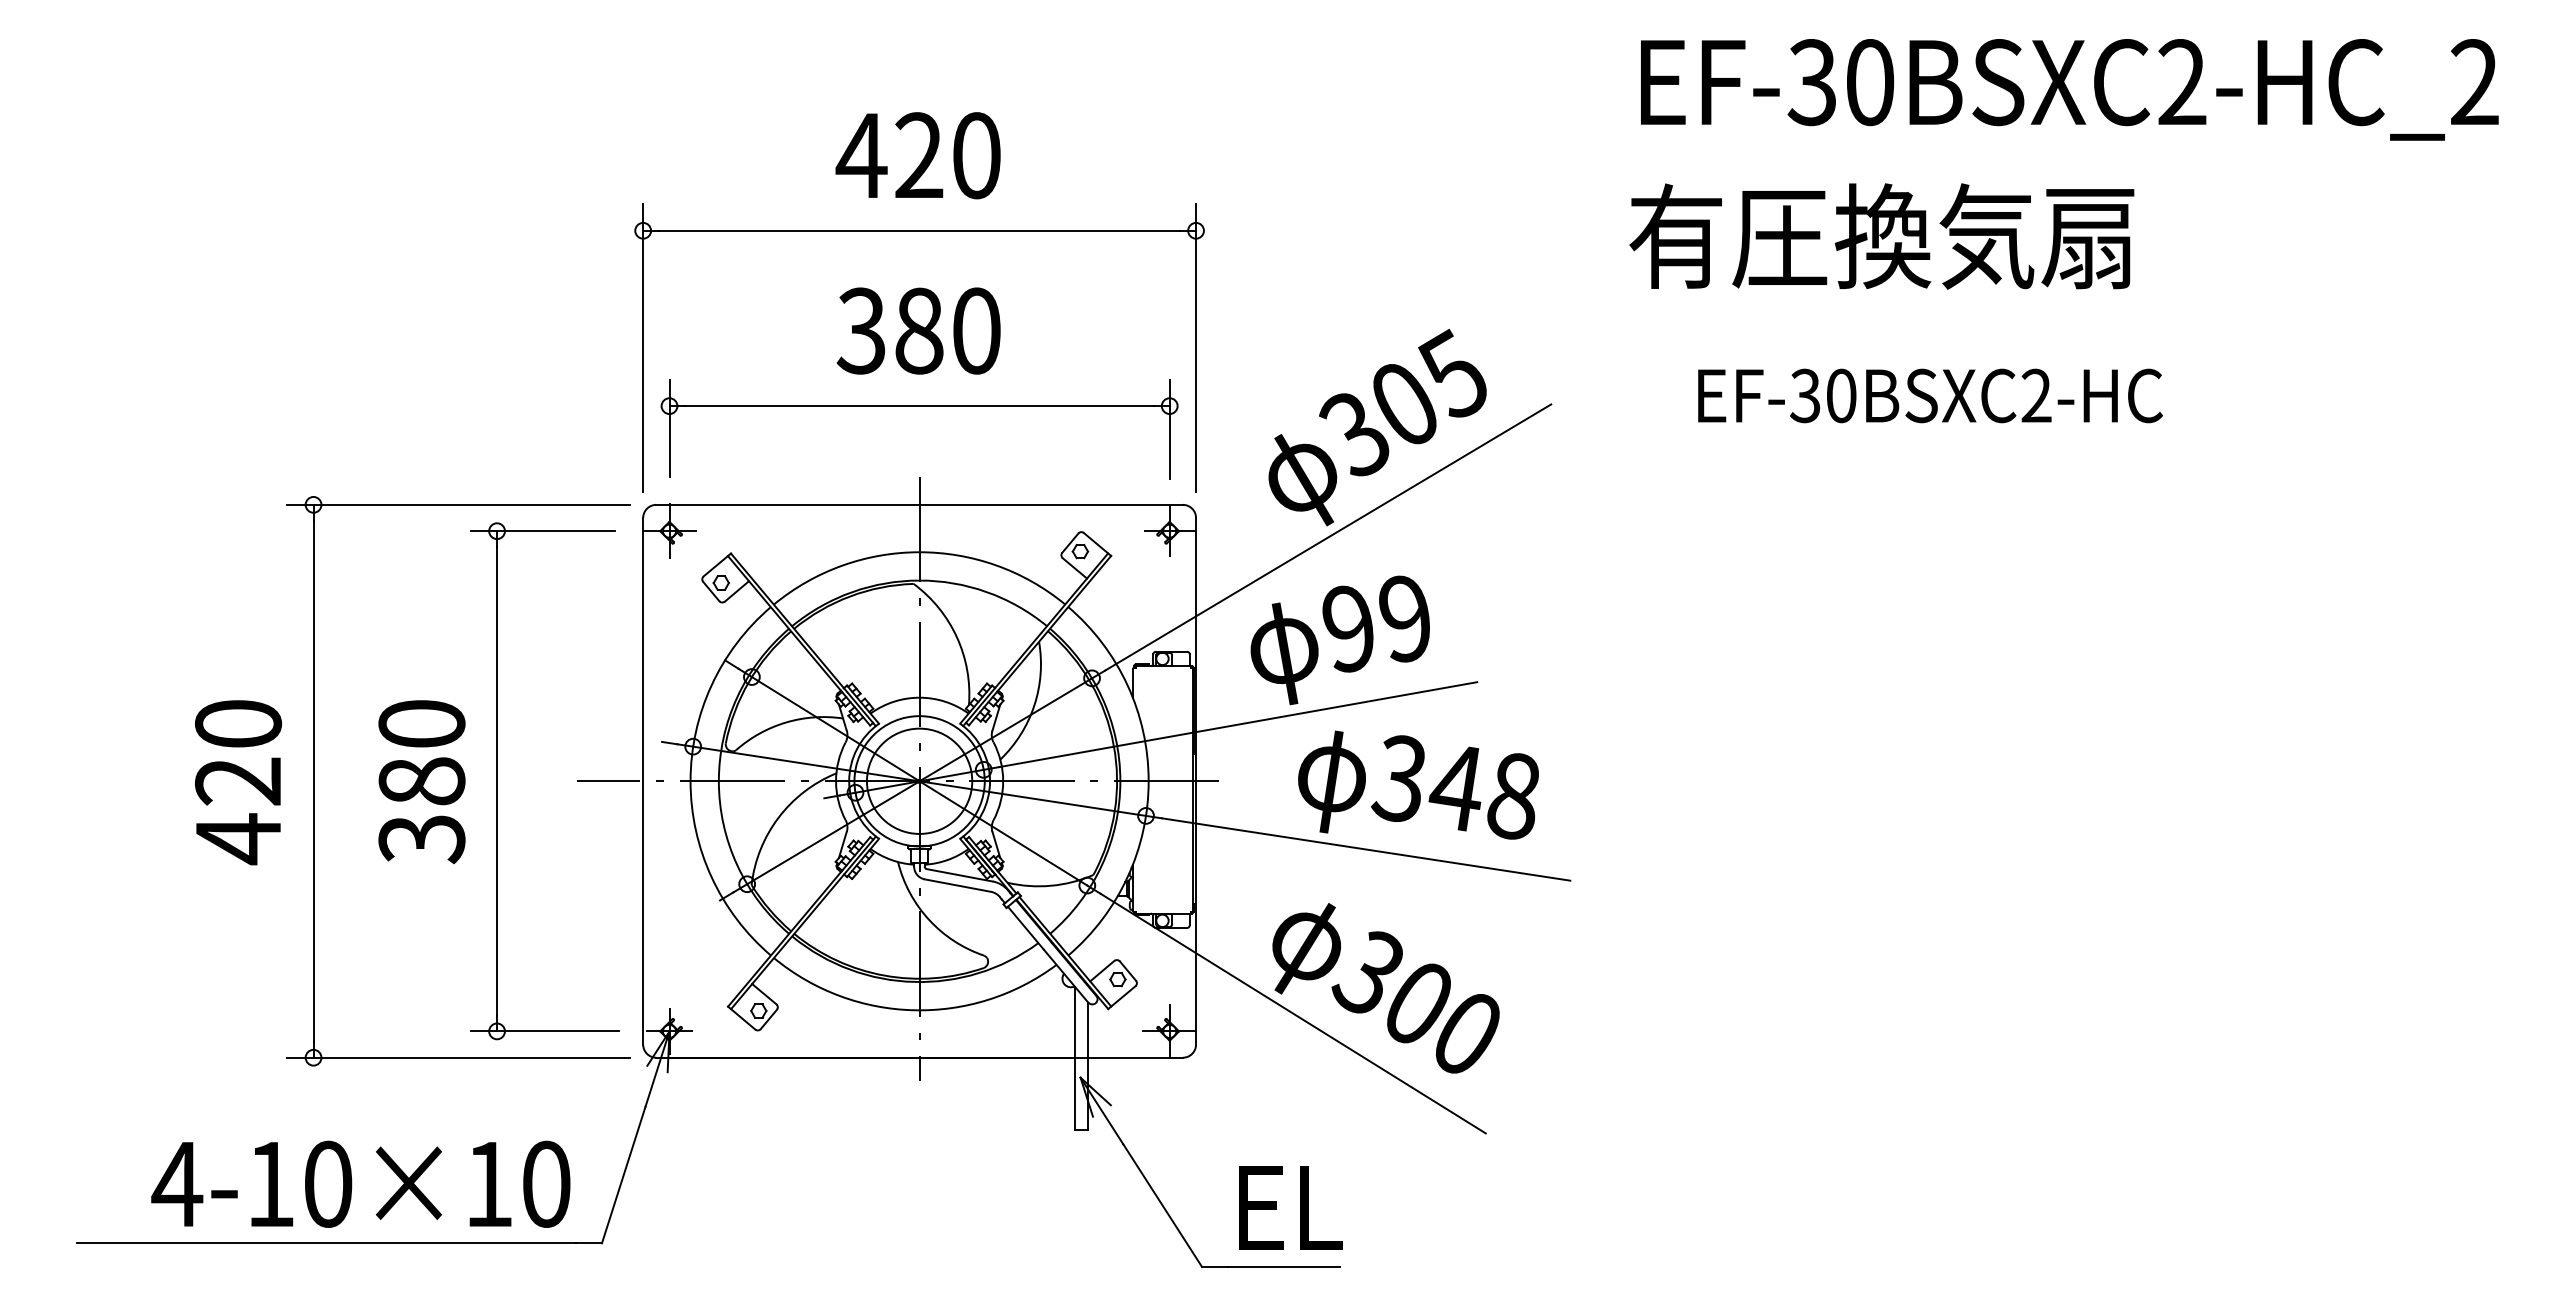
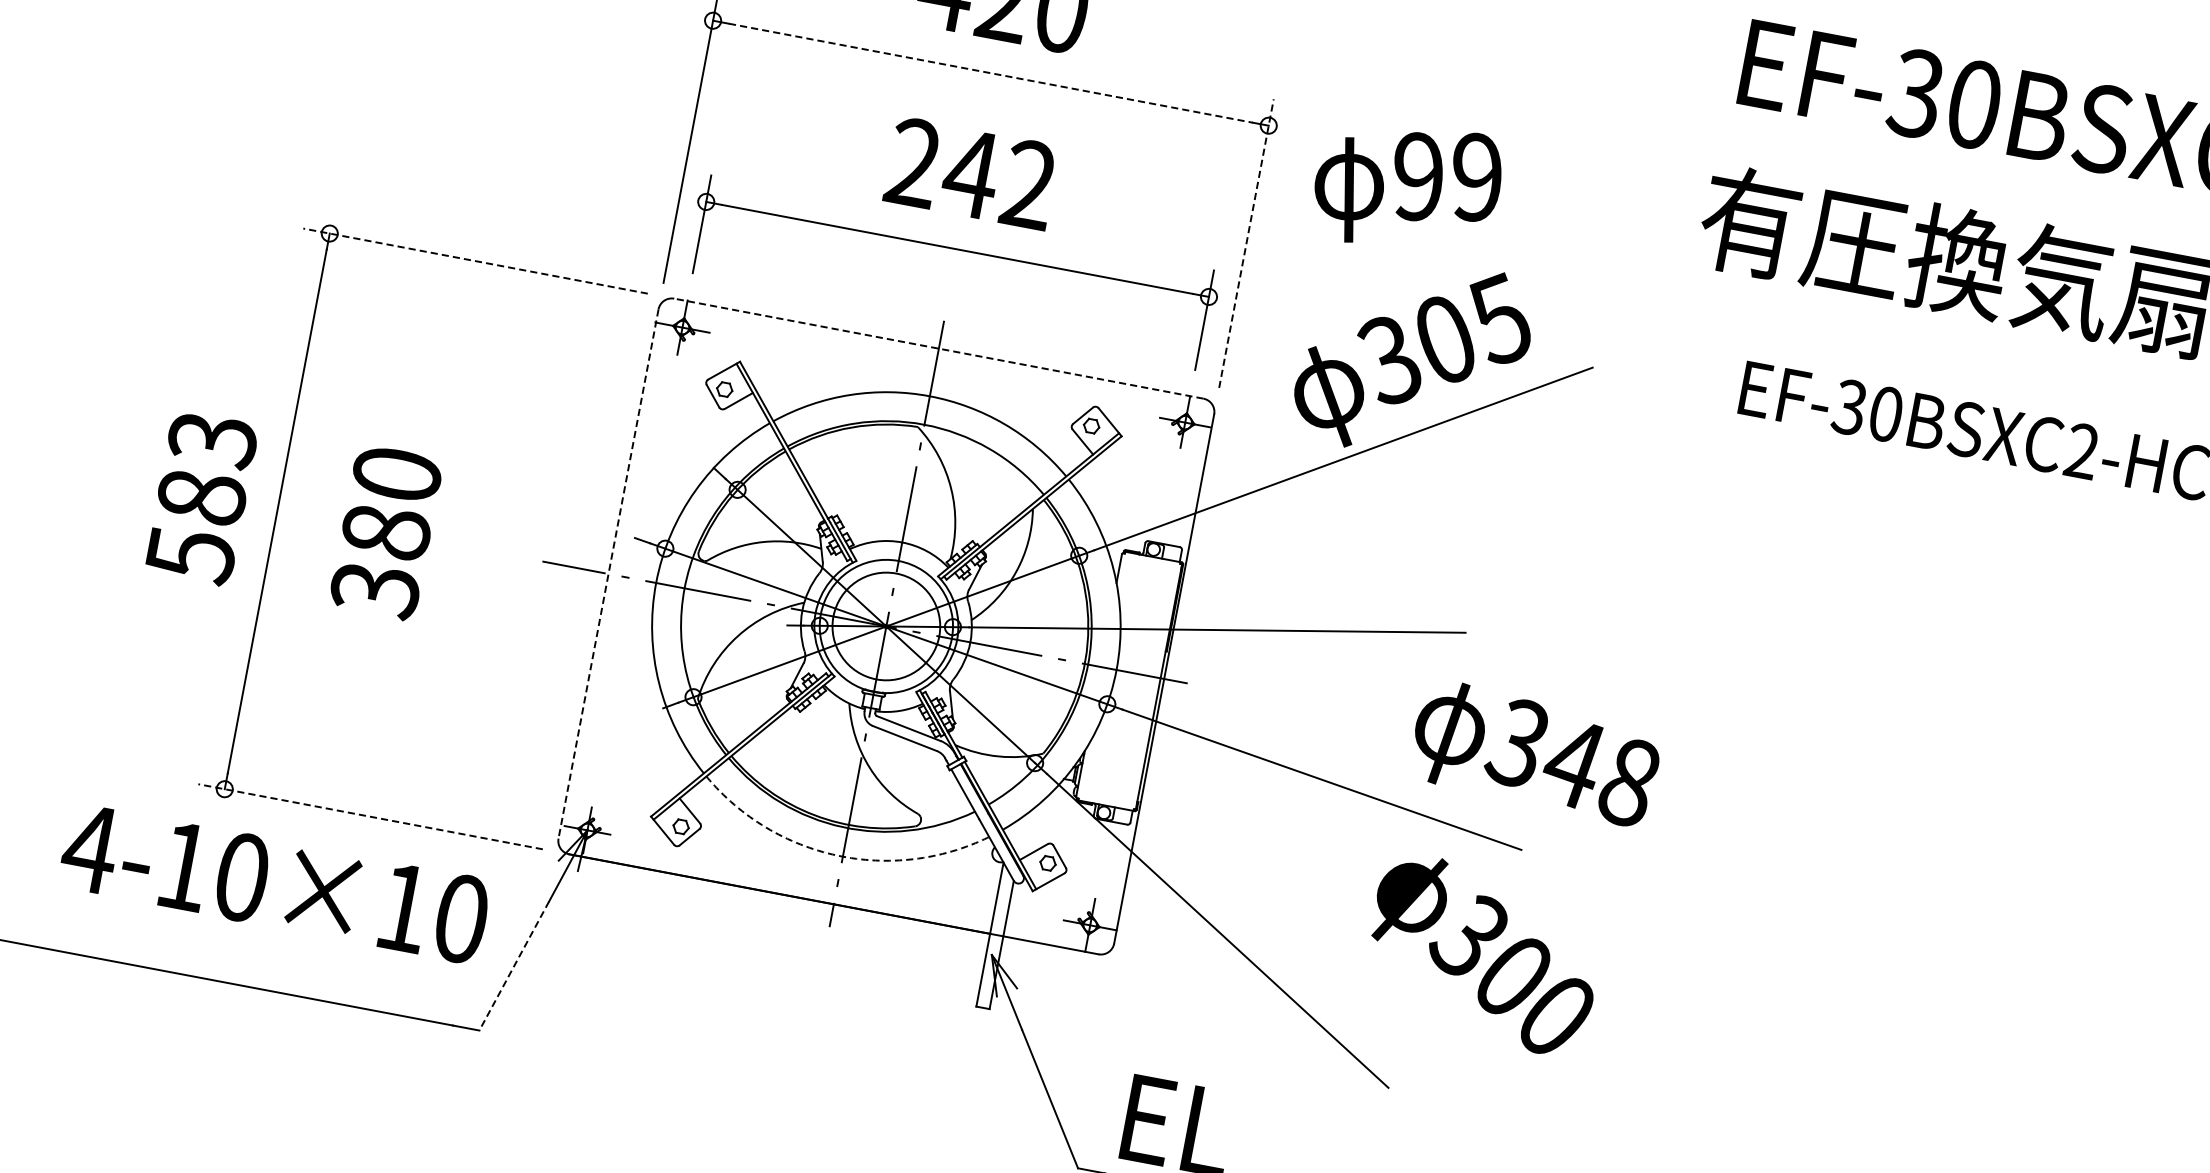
line: (919, 230) -> (990, 72), solid -> dashed
text: (918, 330) -> (970, 173), 380 -> 242
line: (1196, 348) -> (1246, 244), solid -> dashed
line: (458, 504) -> (475, 260), solid -> dashed
line: (919, 504) -> (938, 348), solid -> dashed
text: (1339, 640) -> (1406, 186), moved
part: (497, 781) -> (462, 546), removed
line: (643, 781) -> (608, 574), solid -> dashed
text: (238, 782) -> (201, 498), 420 -> 583
text: (1418, 784) -> (1535, 752), moved
text: (1385, 988) -> (1483, 954), moved
arc: (914, 1010) -> (837, 855), solid -> dashed
line: (458, 1057) -> (370, 816), solid -> dashed
line: (623, 1175) -> (513, 966), solid -> dashed
text: (360, 1183) -> (274, 882), moved

